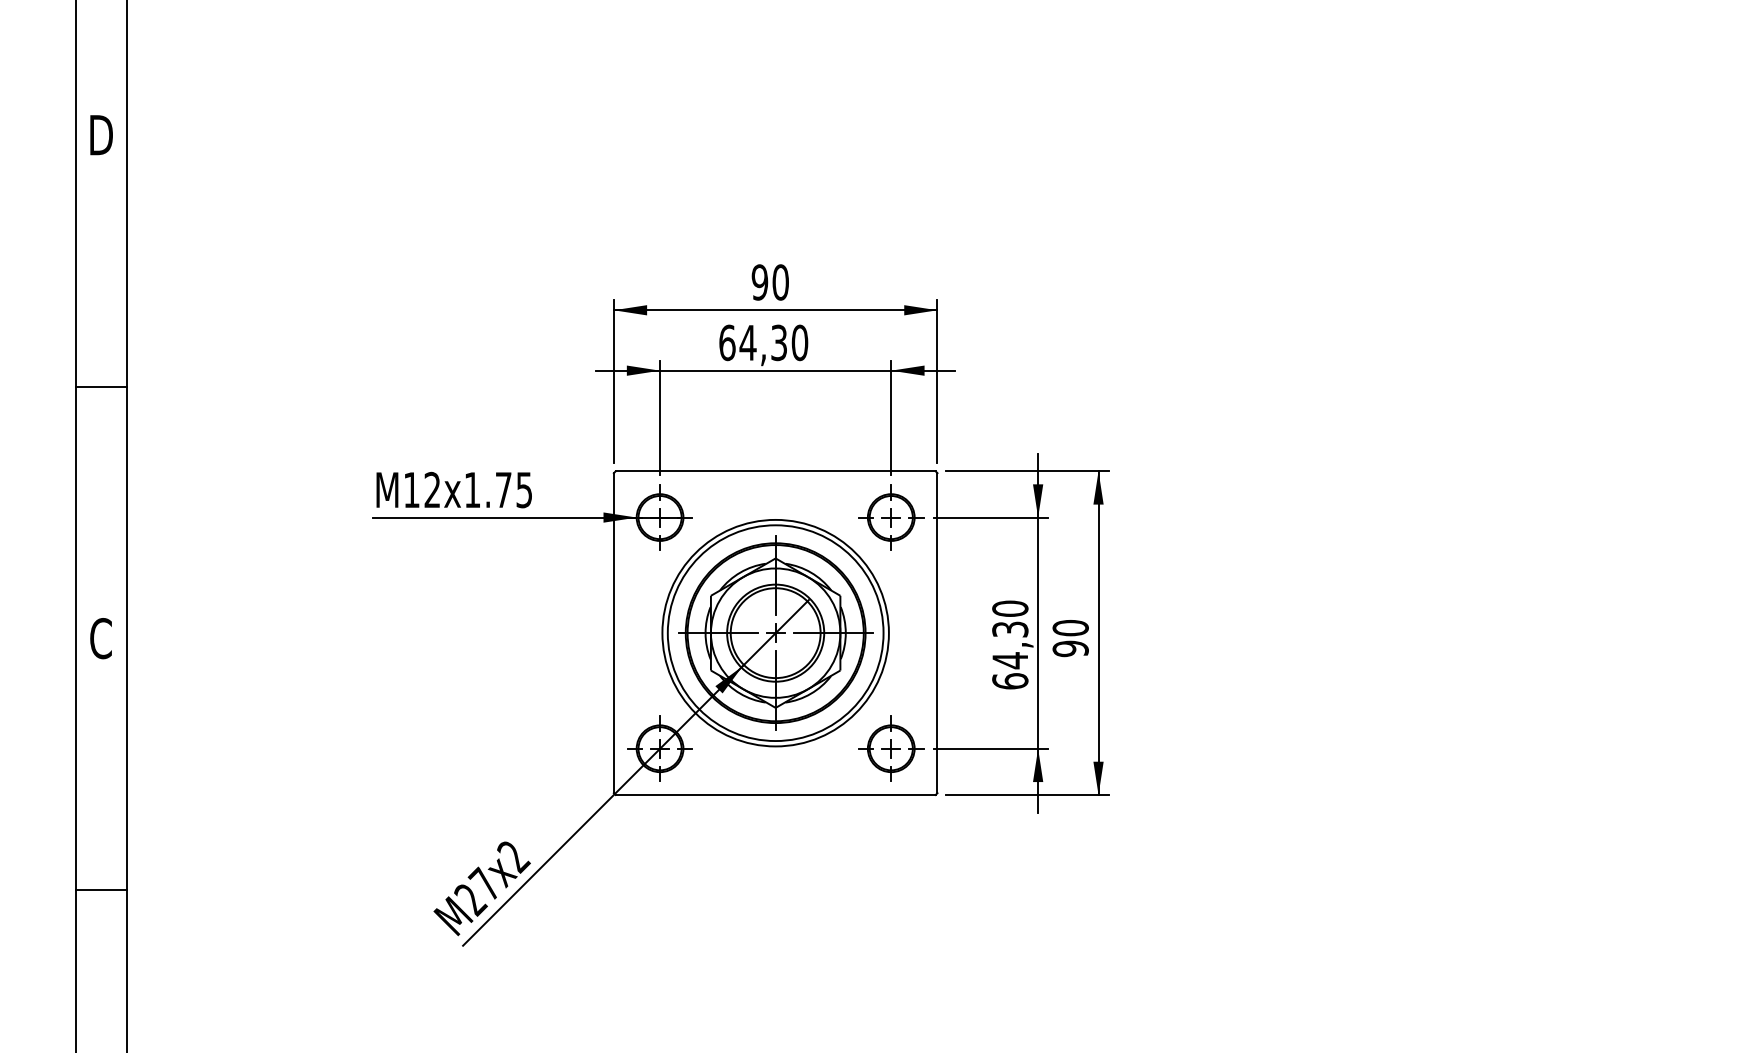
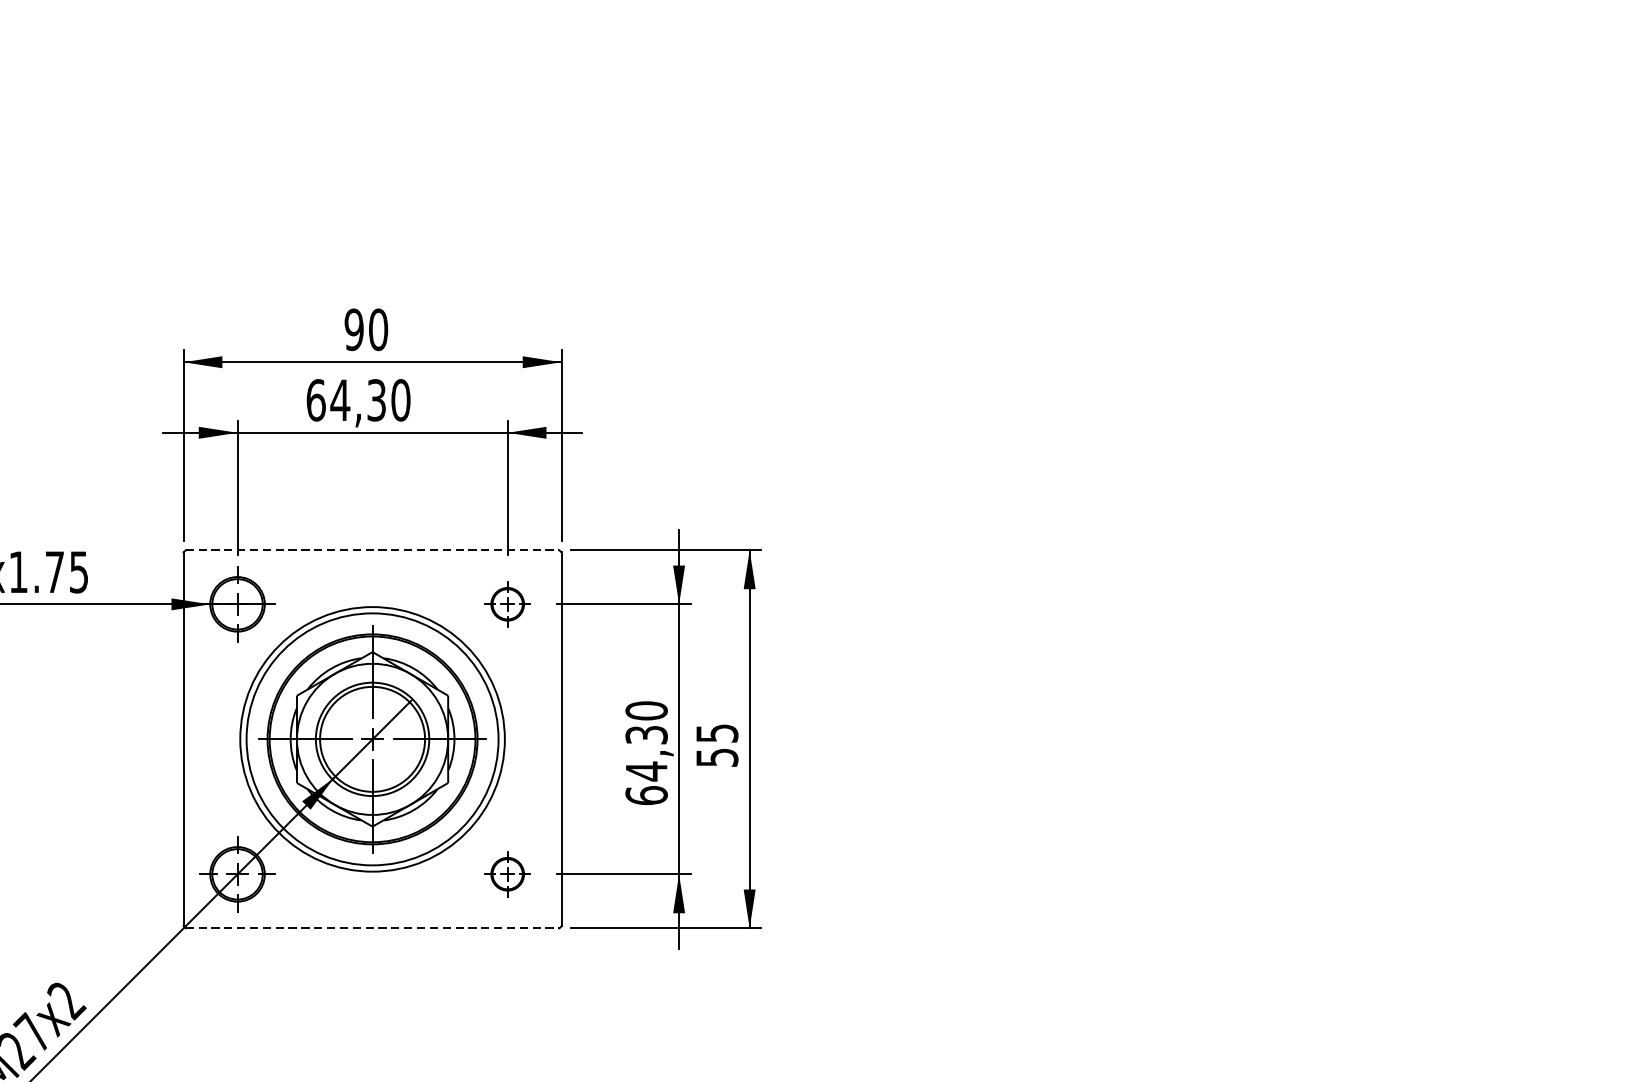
line: (776, 471) -> (373, 550), solid -> dashed
part: (891, 517) -> (507, 604), size x0.6
text: (1070, 638) -> (716, 745), 90 -> 55
part: (891, 748) -> (507, 874), size x0.6
line: (776, 794) -> (373, 927), solid -> dashed

